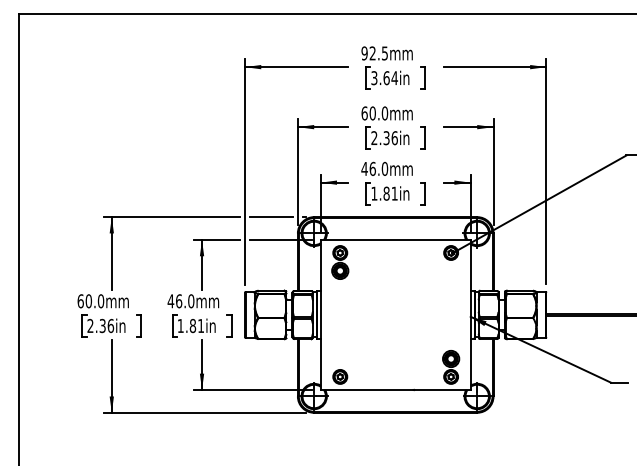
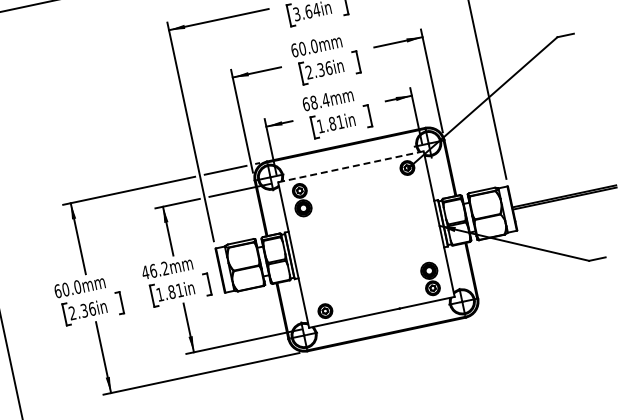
text: (374, 168) -> (315, 101), 46.0mm -> 68.4mm
line: (395, 239) -> (350, 166), solid -> dashed
text: (191, 301) -> (165, 268), 46.0mm -> 46.2mm

